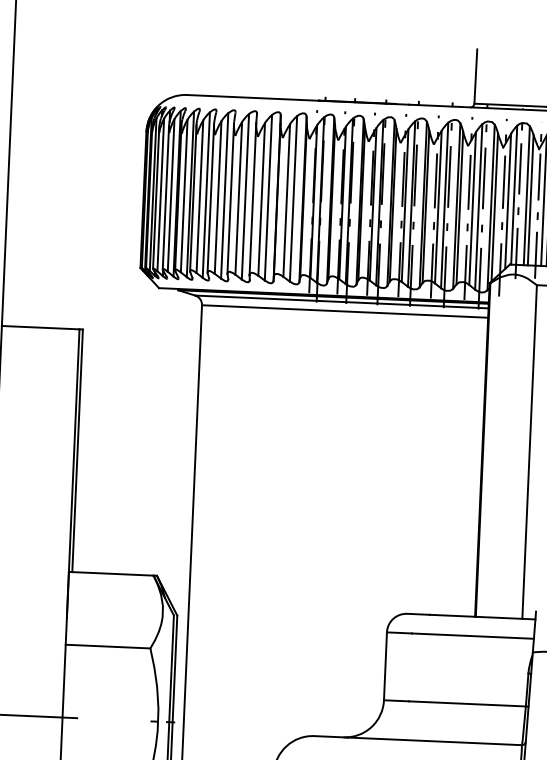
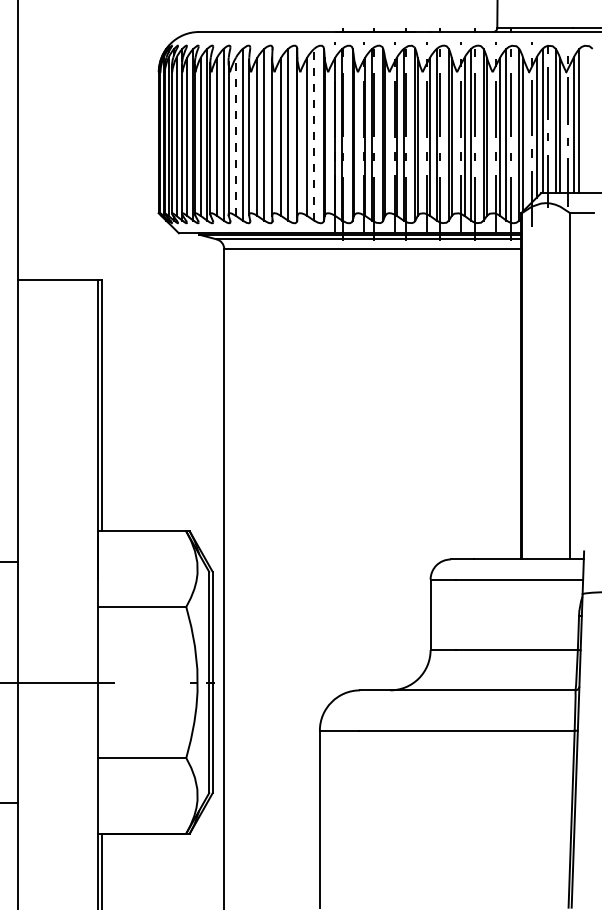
line: (218, 197) -> (236, 136), solid -> dashed
line: (293, 198) -> (314, 134), solid -> dashed

